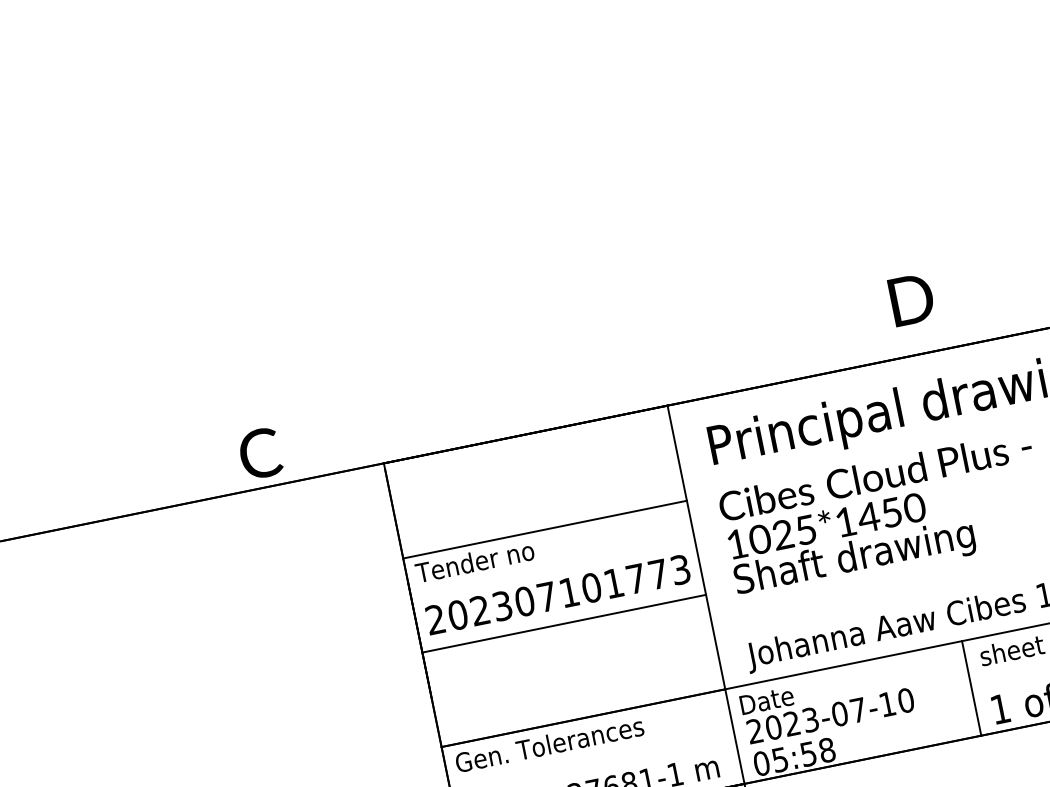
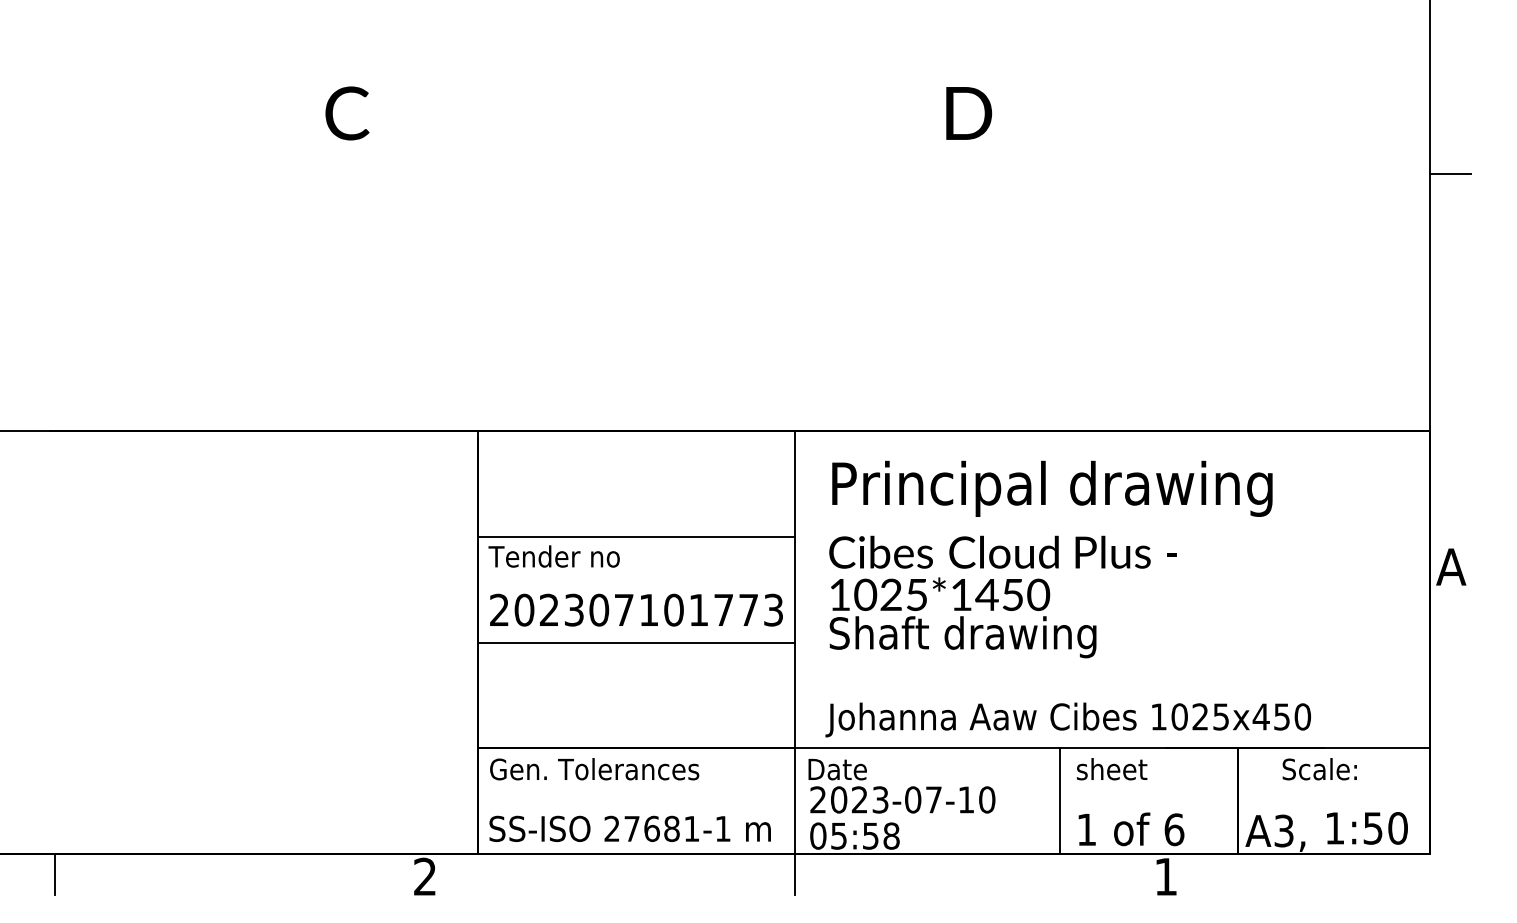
text: (912, 299) -> (969, 113), moved
text: (260, 453) -> (347, 113), moved

